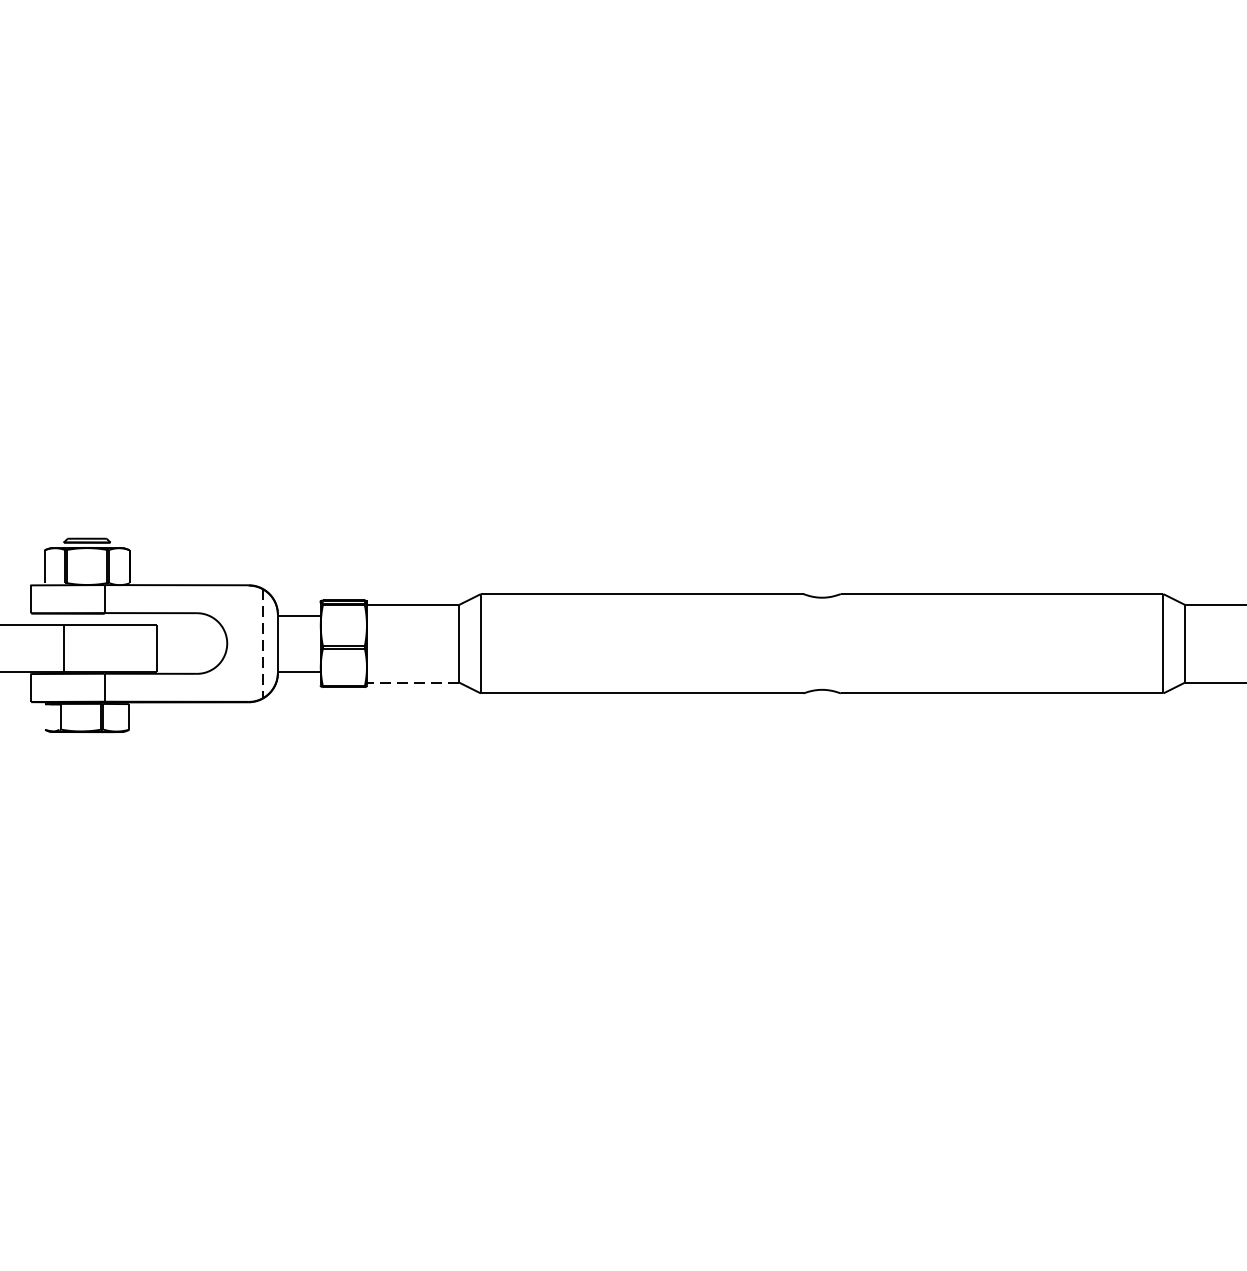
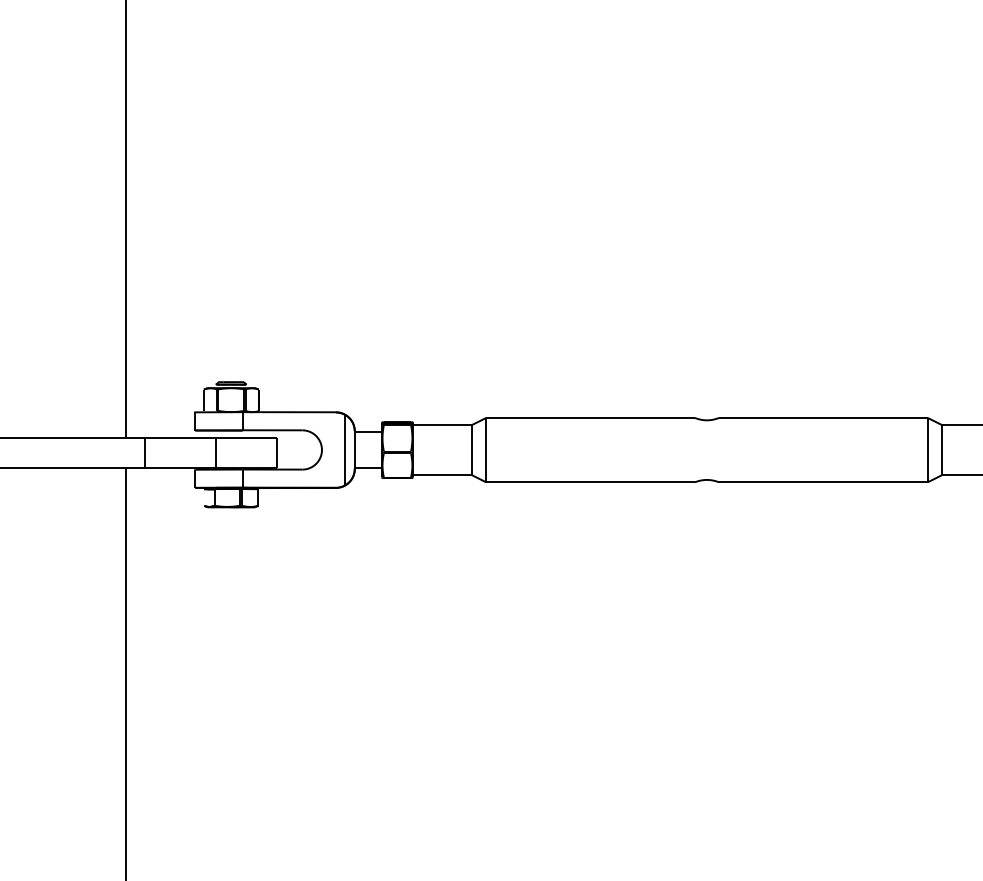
line: (262, 644) -> (344, 450), dashed -> solid
line: (413, 682) -> (442, 475), dashed -> solid

